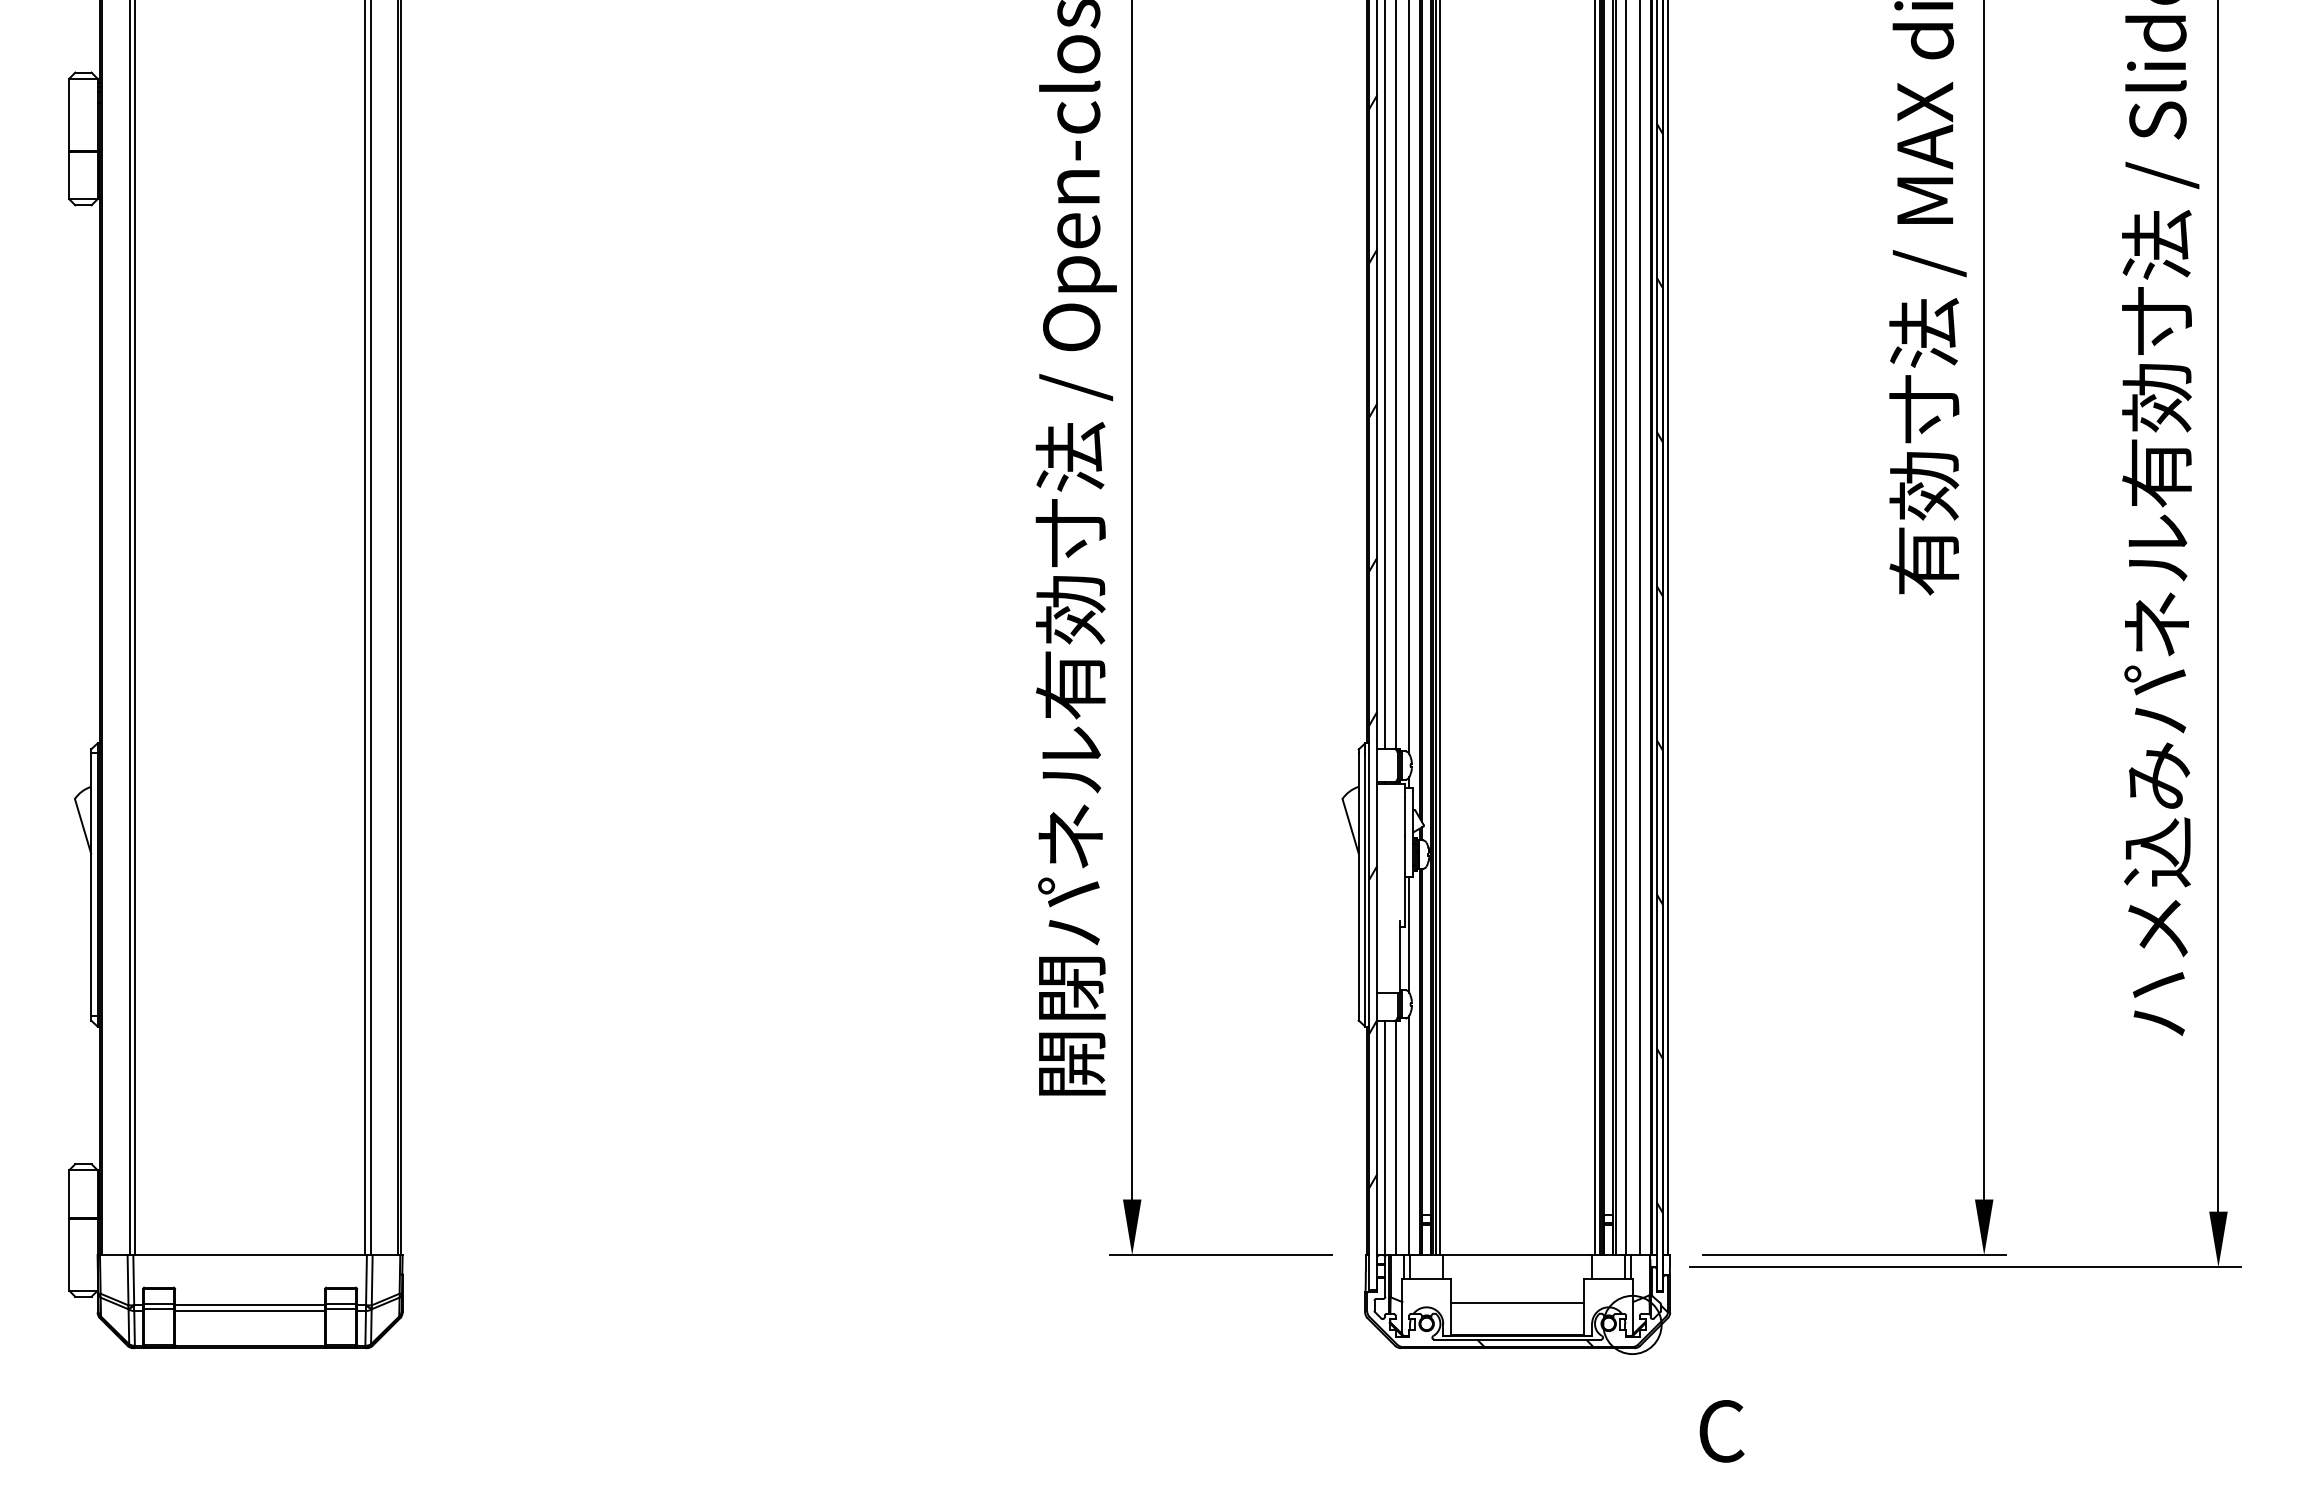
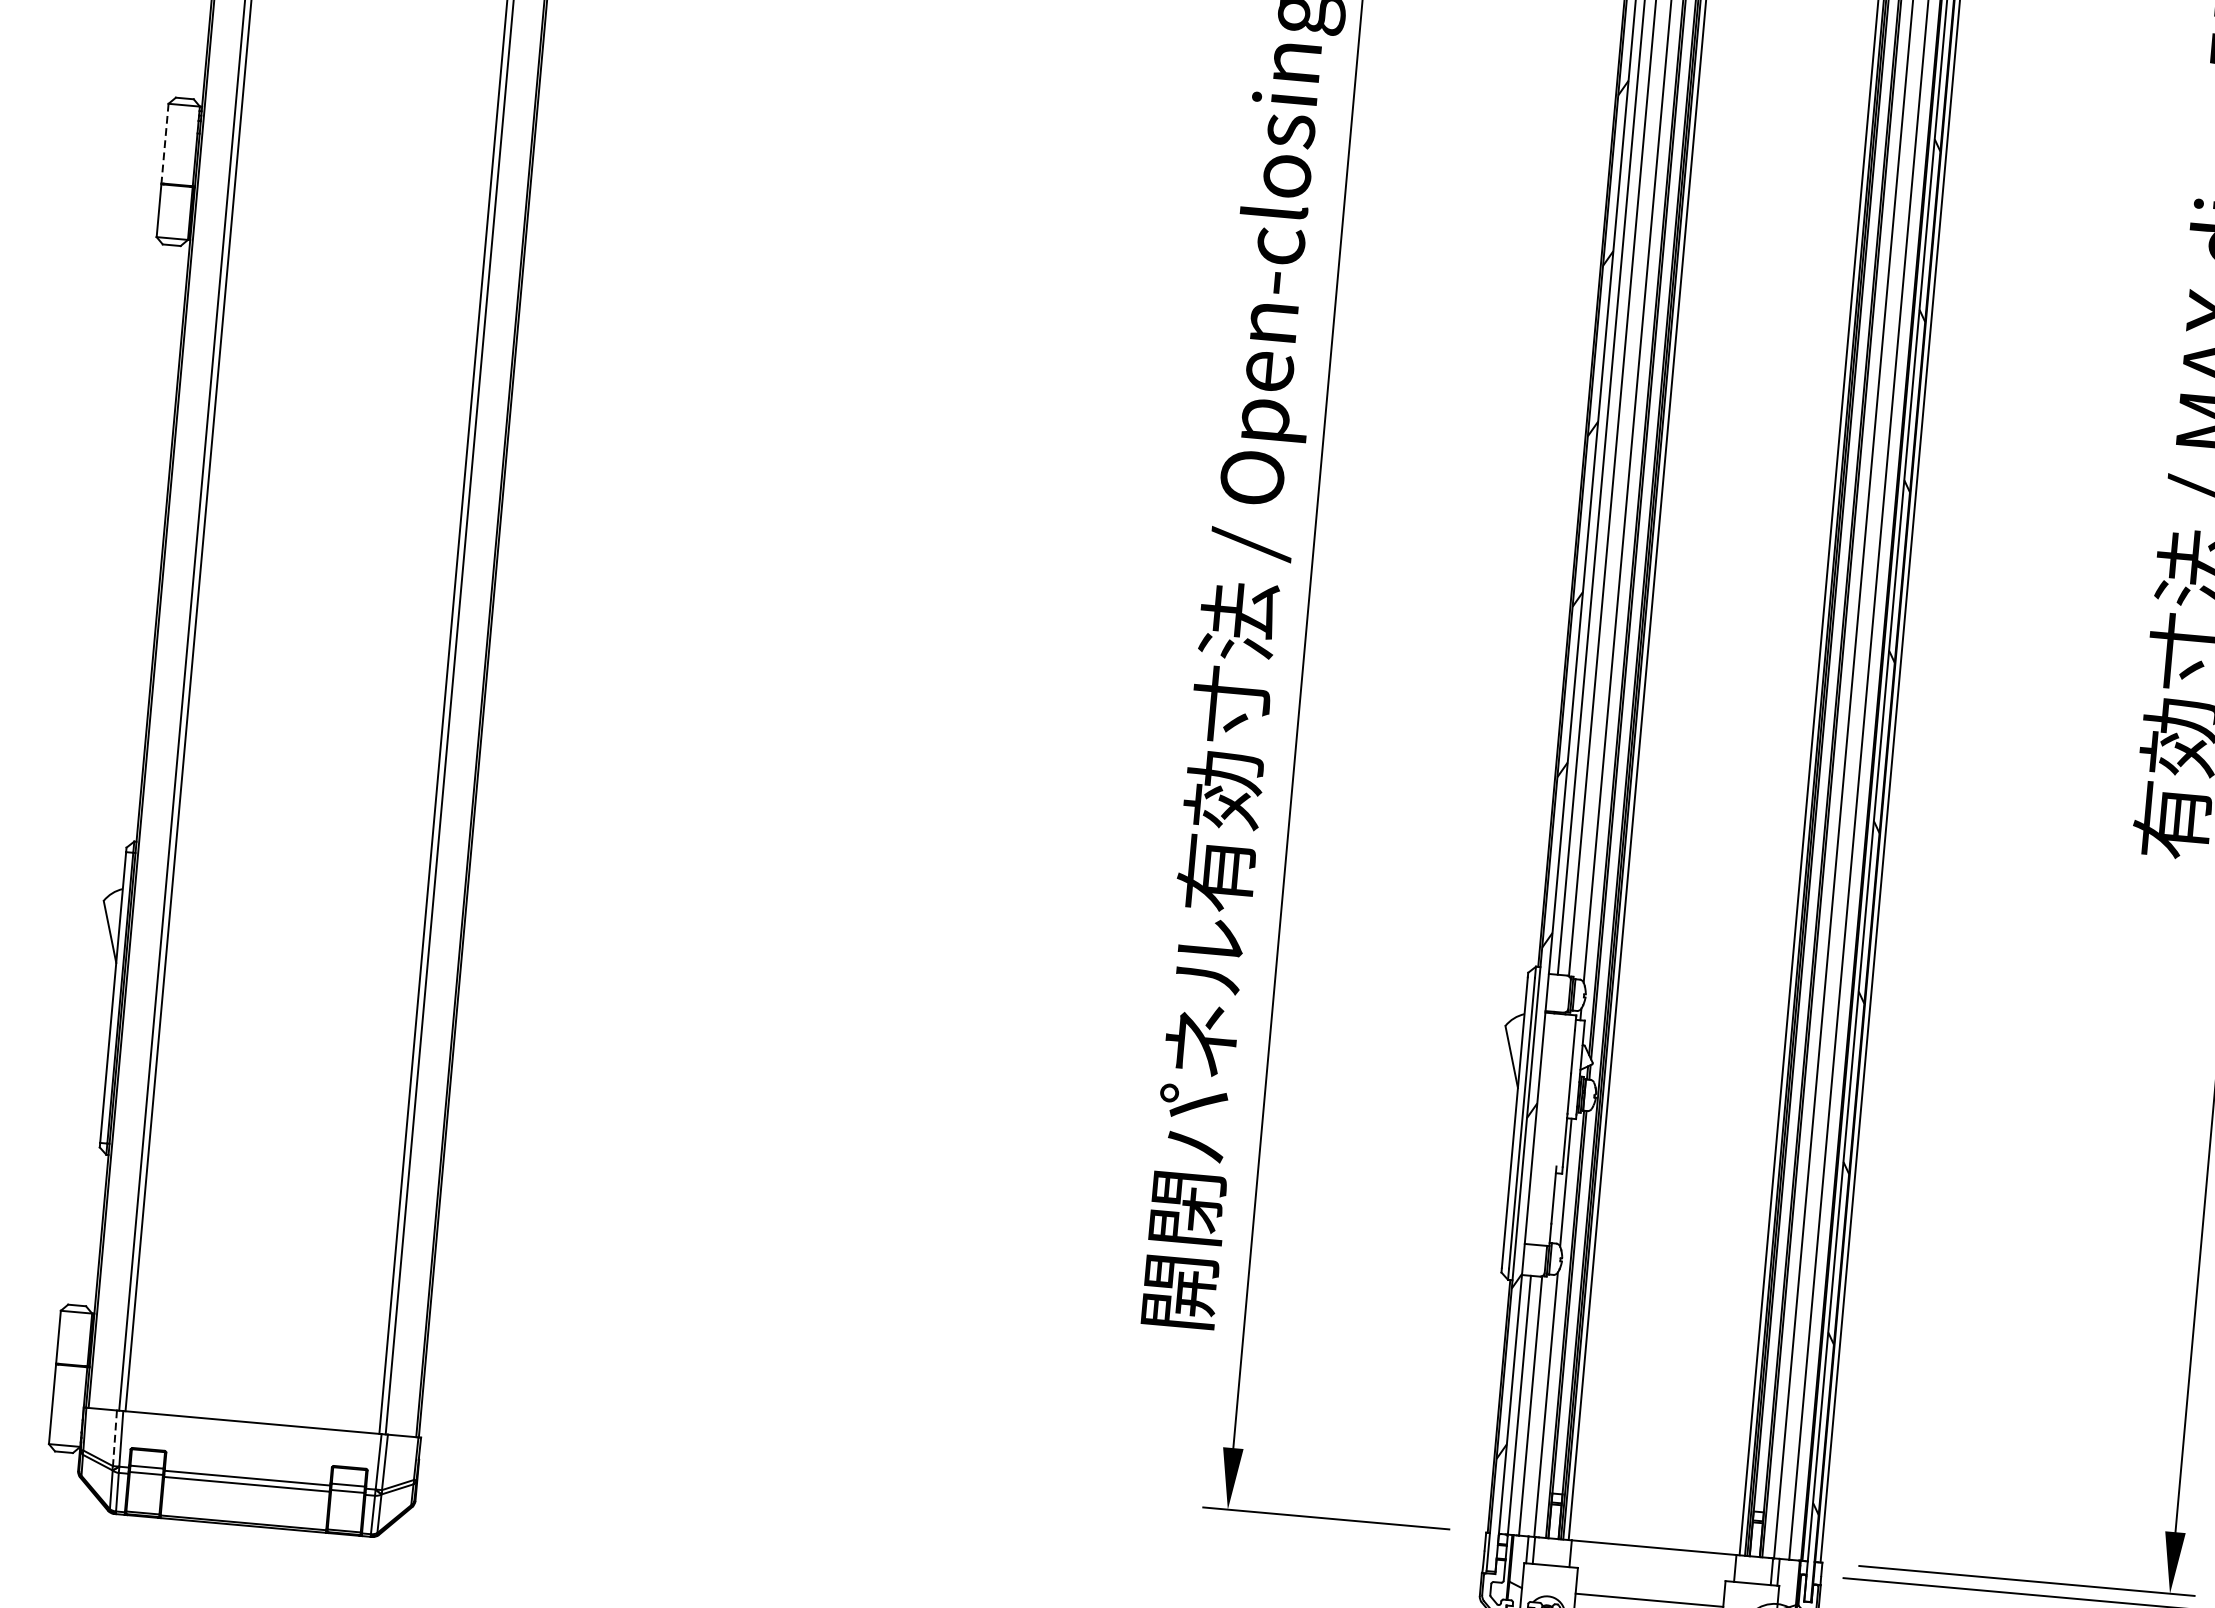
line: (69, 115) -> (165, 144), solid -> dashed
line: (128, 1280) -> (115, 1438), solid -> dashed

